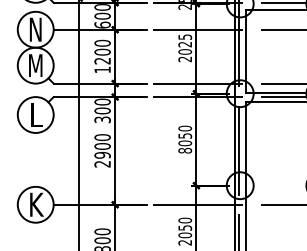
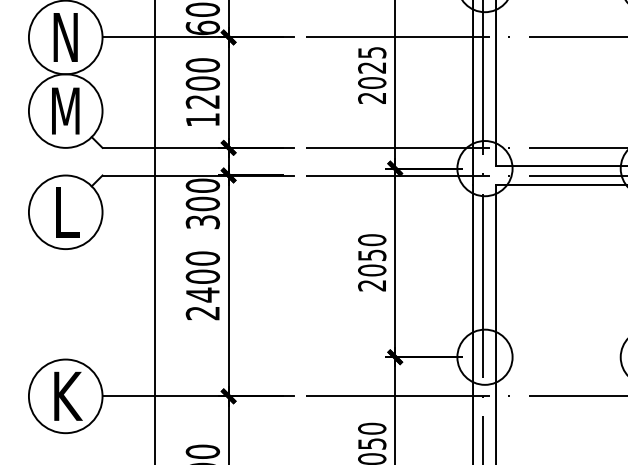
text: (185, 150) -> (372, 285), 8050 -> 2050
text: (102, 155) -> (202, 295), 2900 -> 2400

